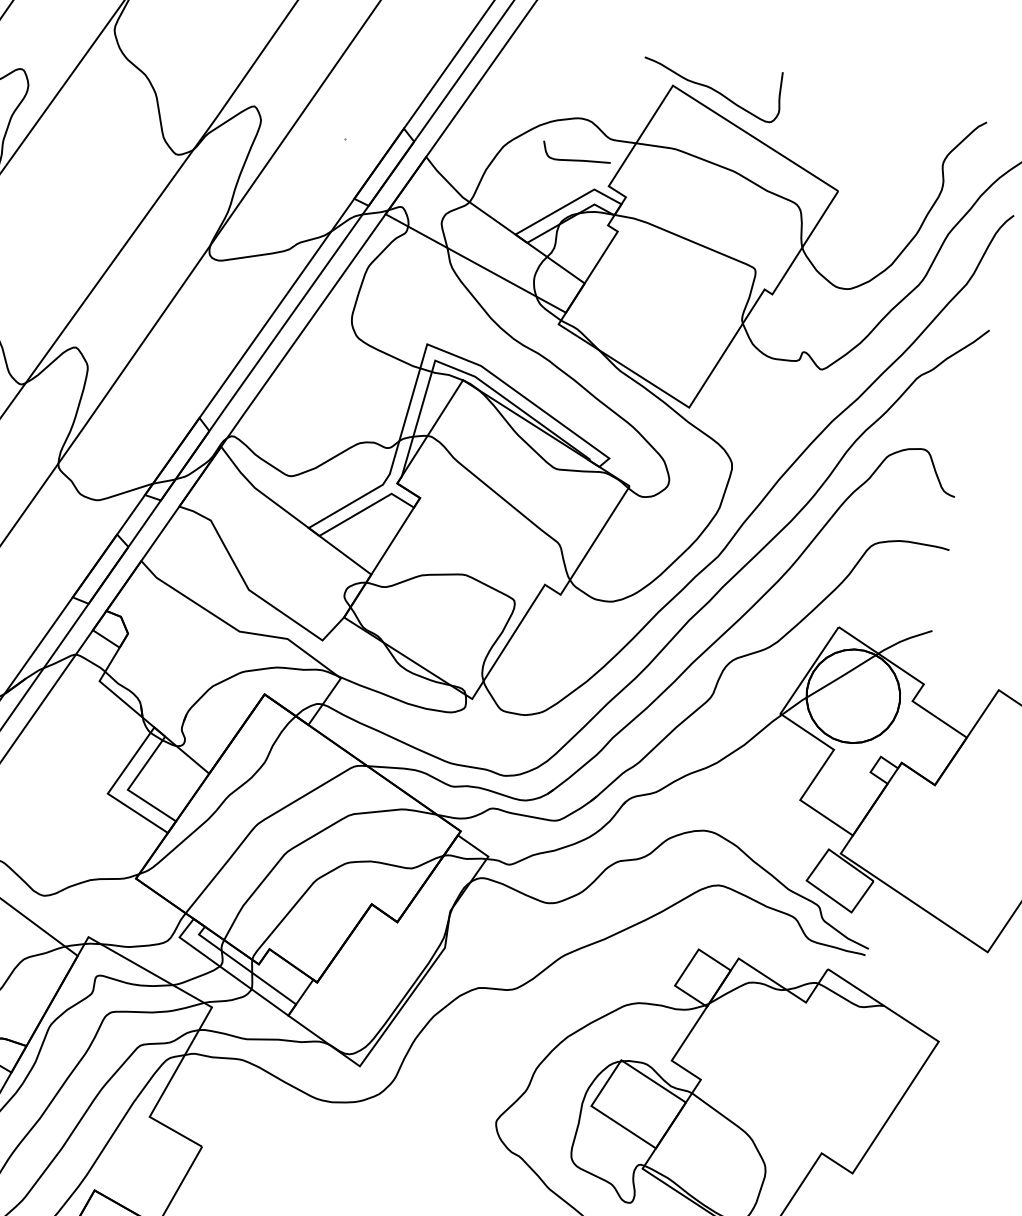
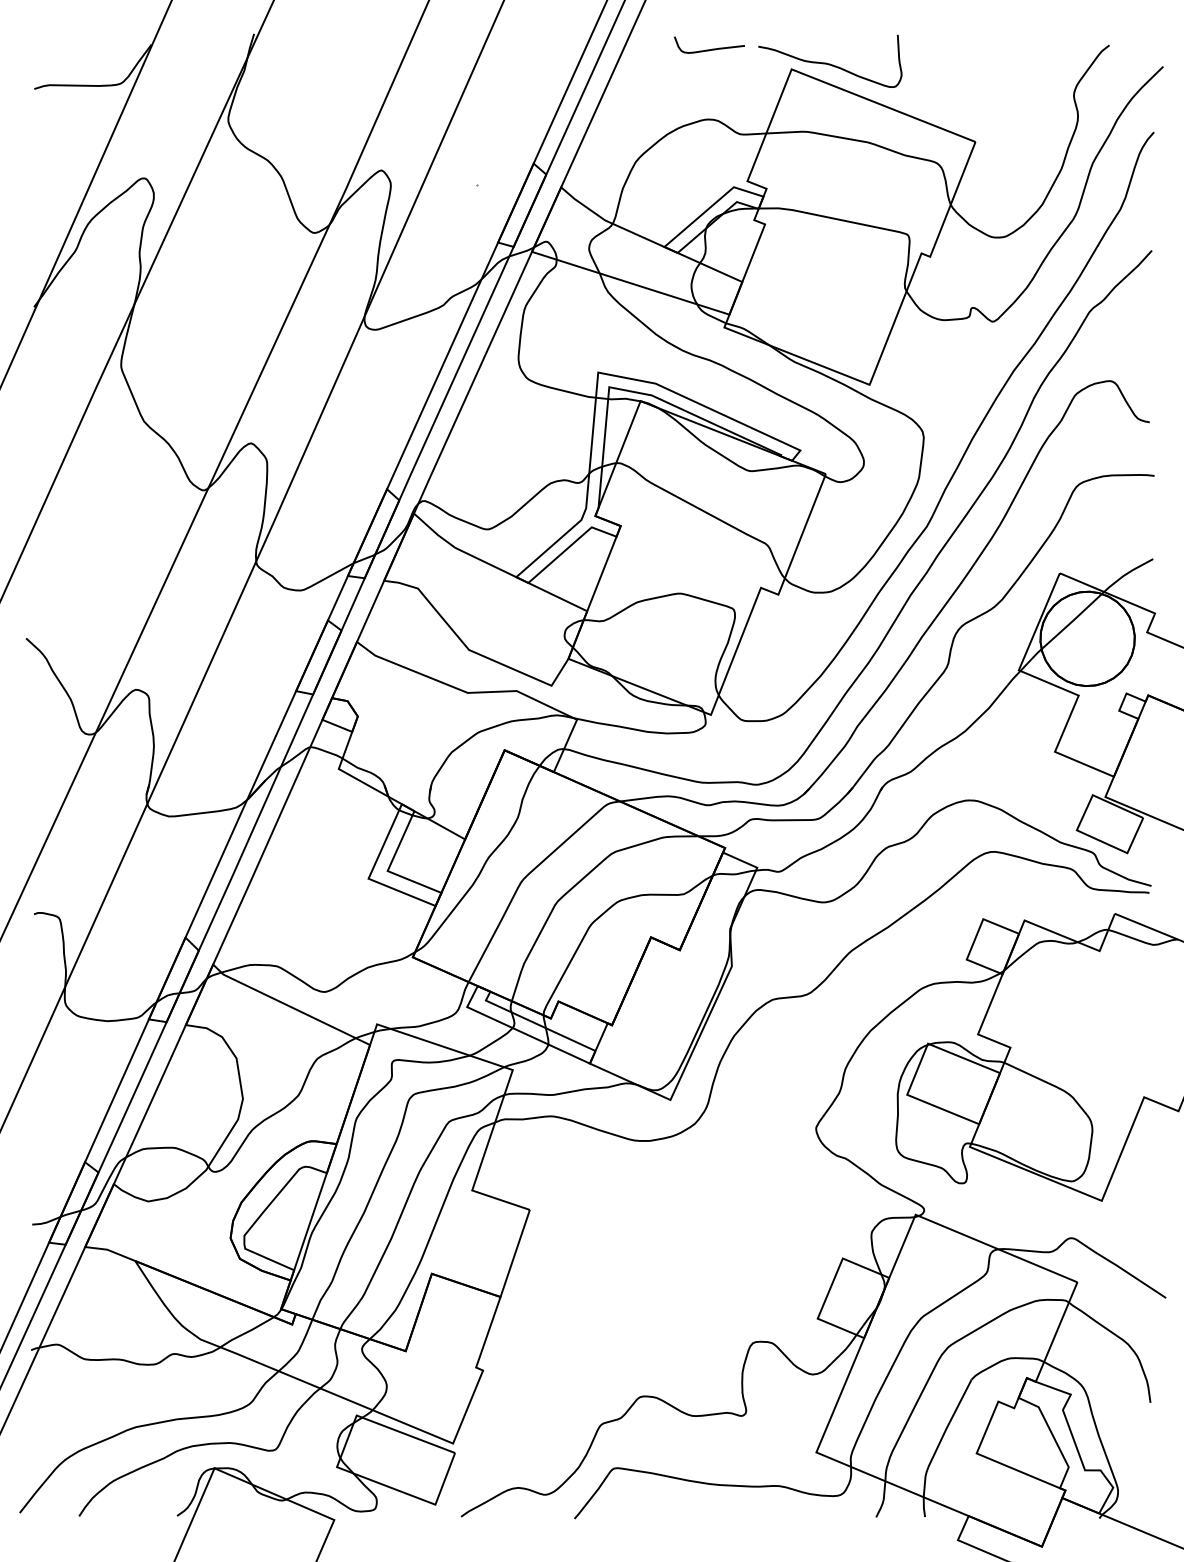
curve: (578, 159) -> (712, 48), moved

